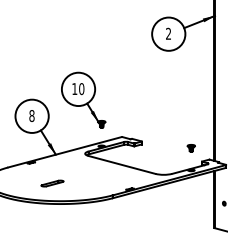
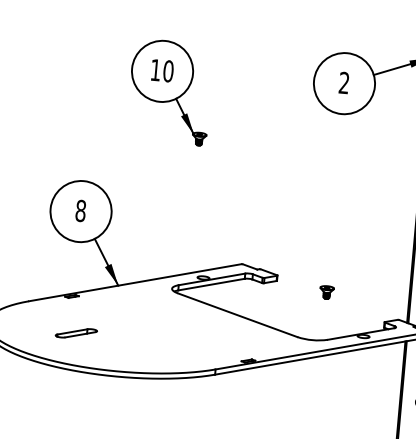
part: (83, 99) -> (170, 90), moved
part: (190, 148) -> (325, 292), moved
part: (52, 183) -> (76, 333), moved

